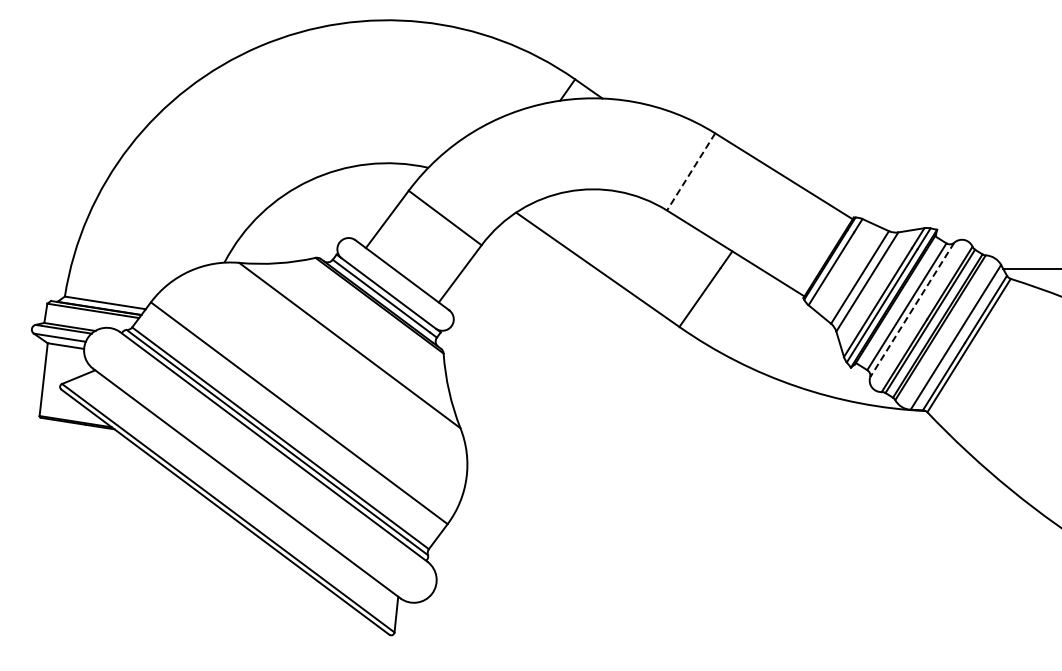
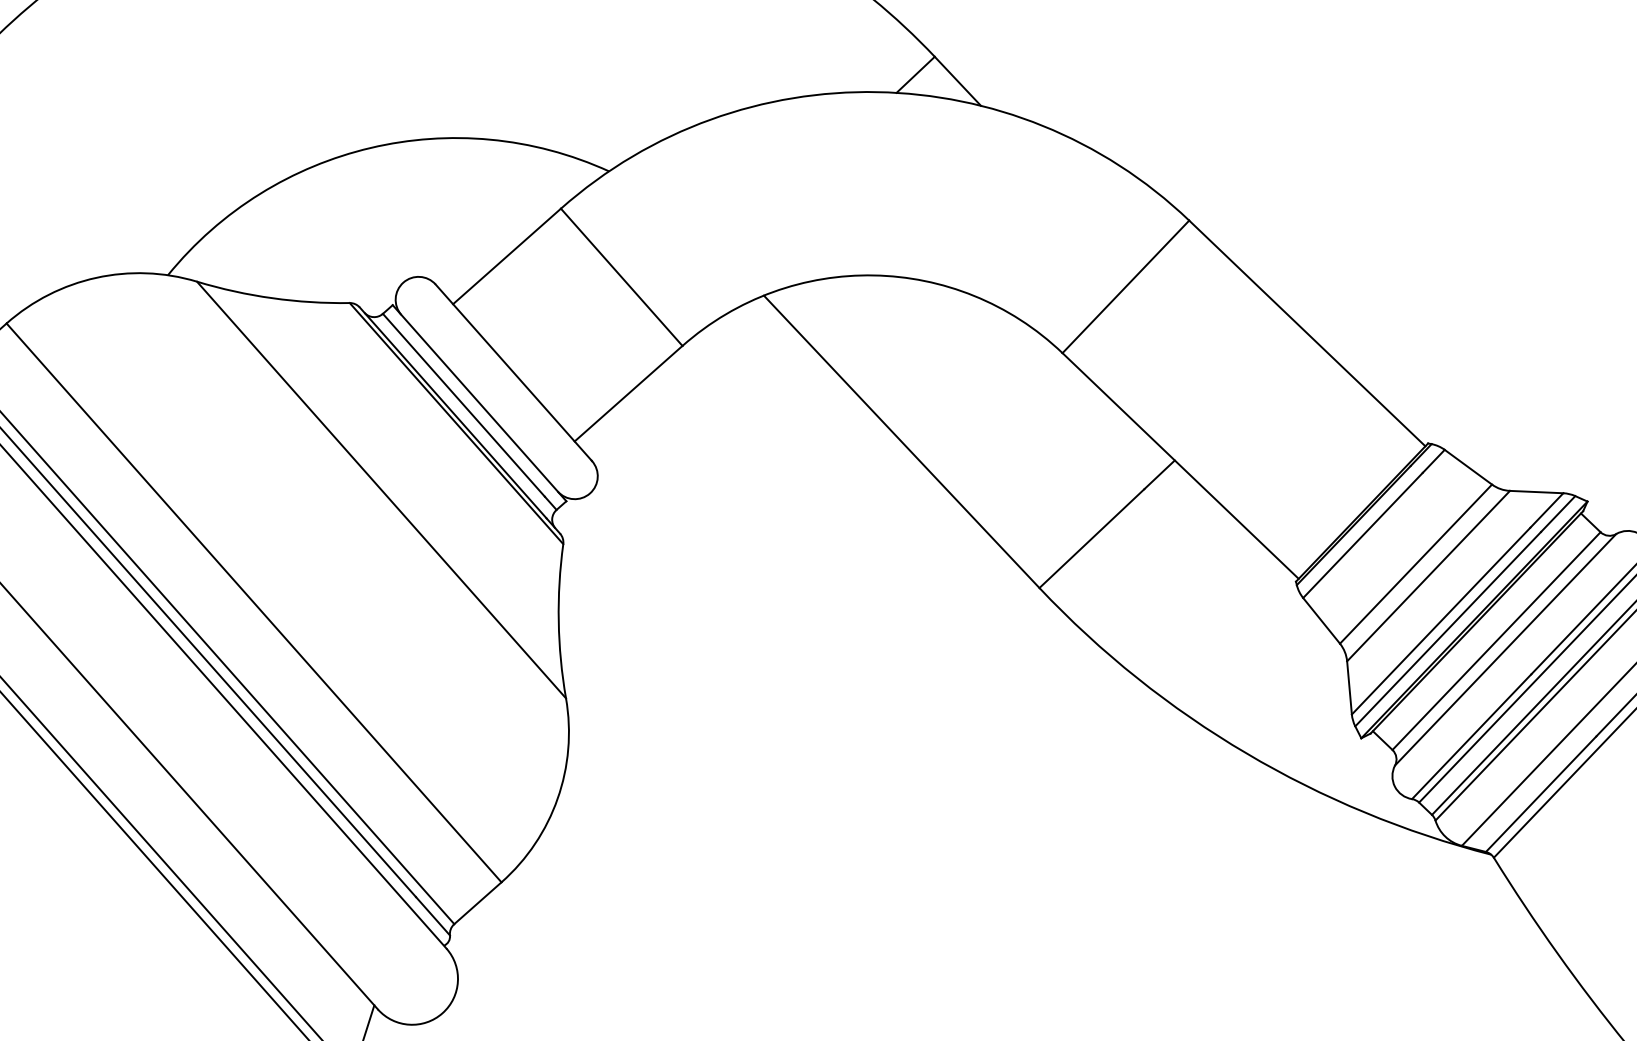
line: (690, 172) -> (1124, 287), dashed -> solid
line: (911, 310) -> (1504, 650), dashed -> solid

